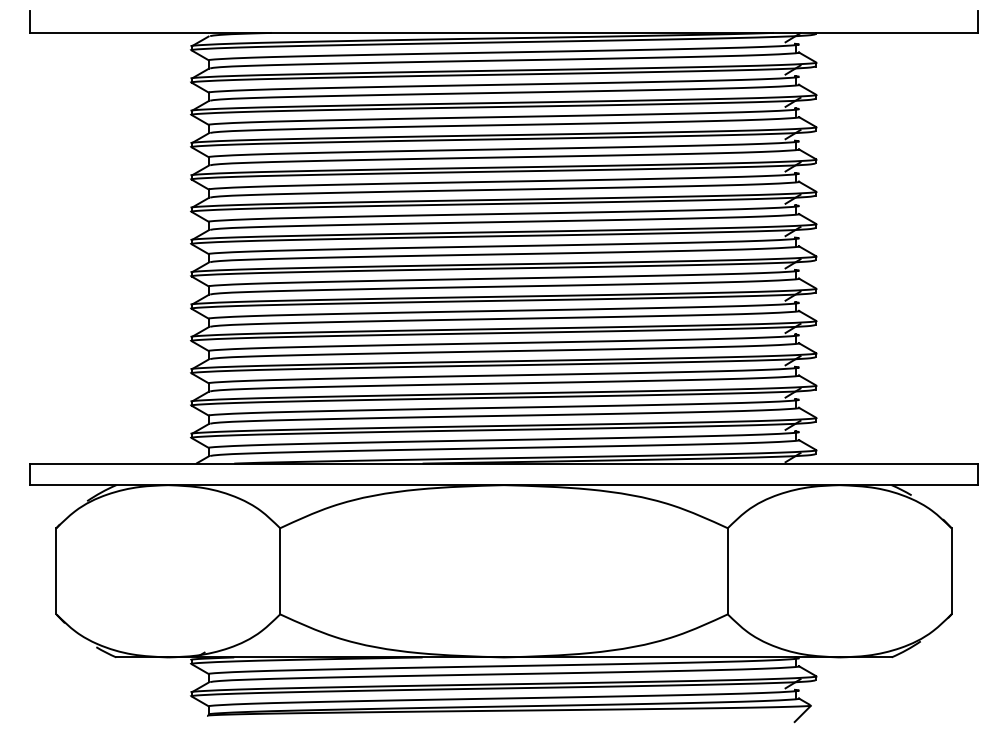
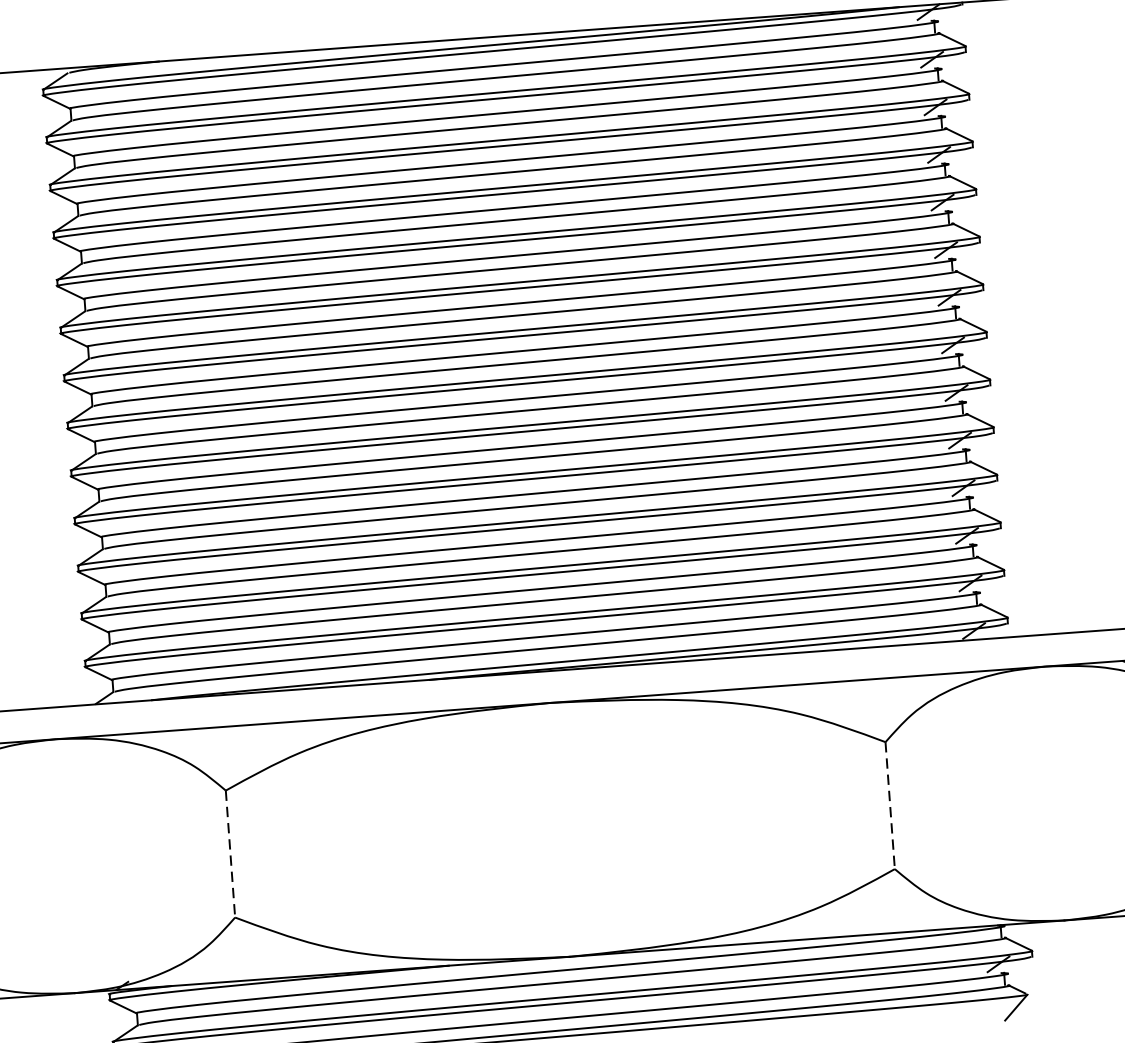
line: (280, 571) -> (230, 854), solid -> dashed
line: (727, 571) -> (889, 805), solid -> dashed

